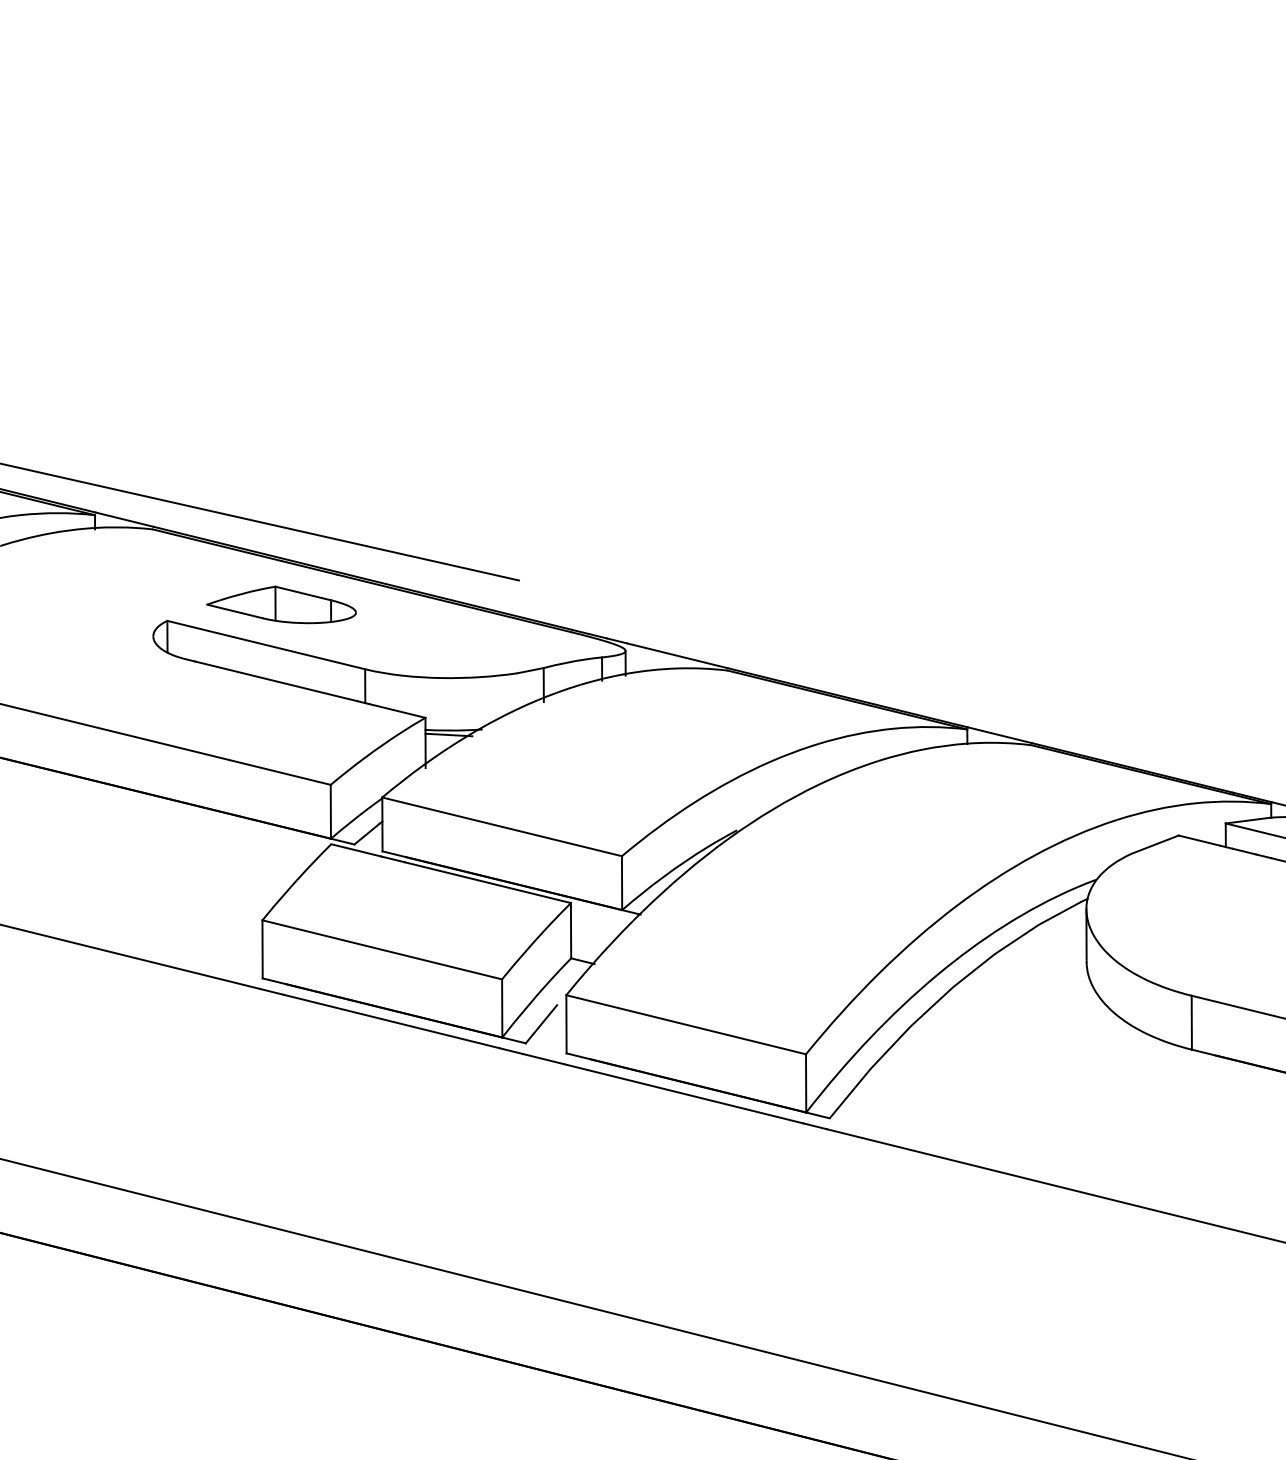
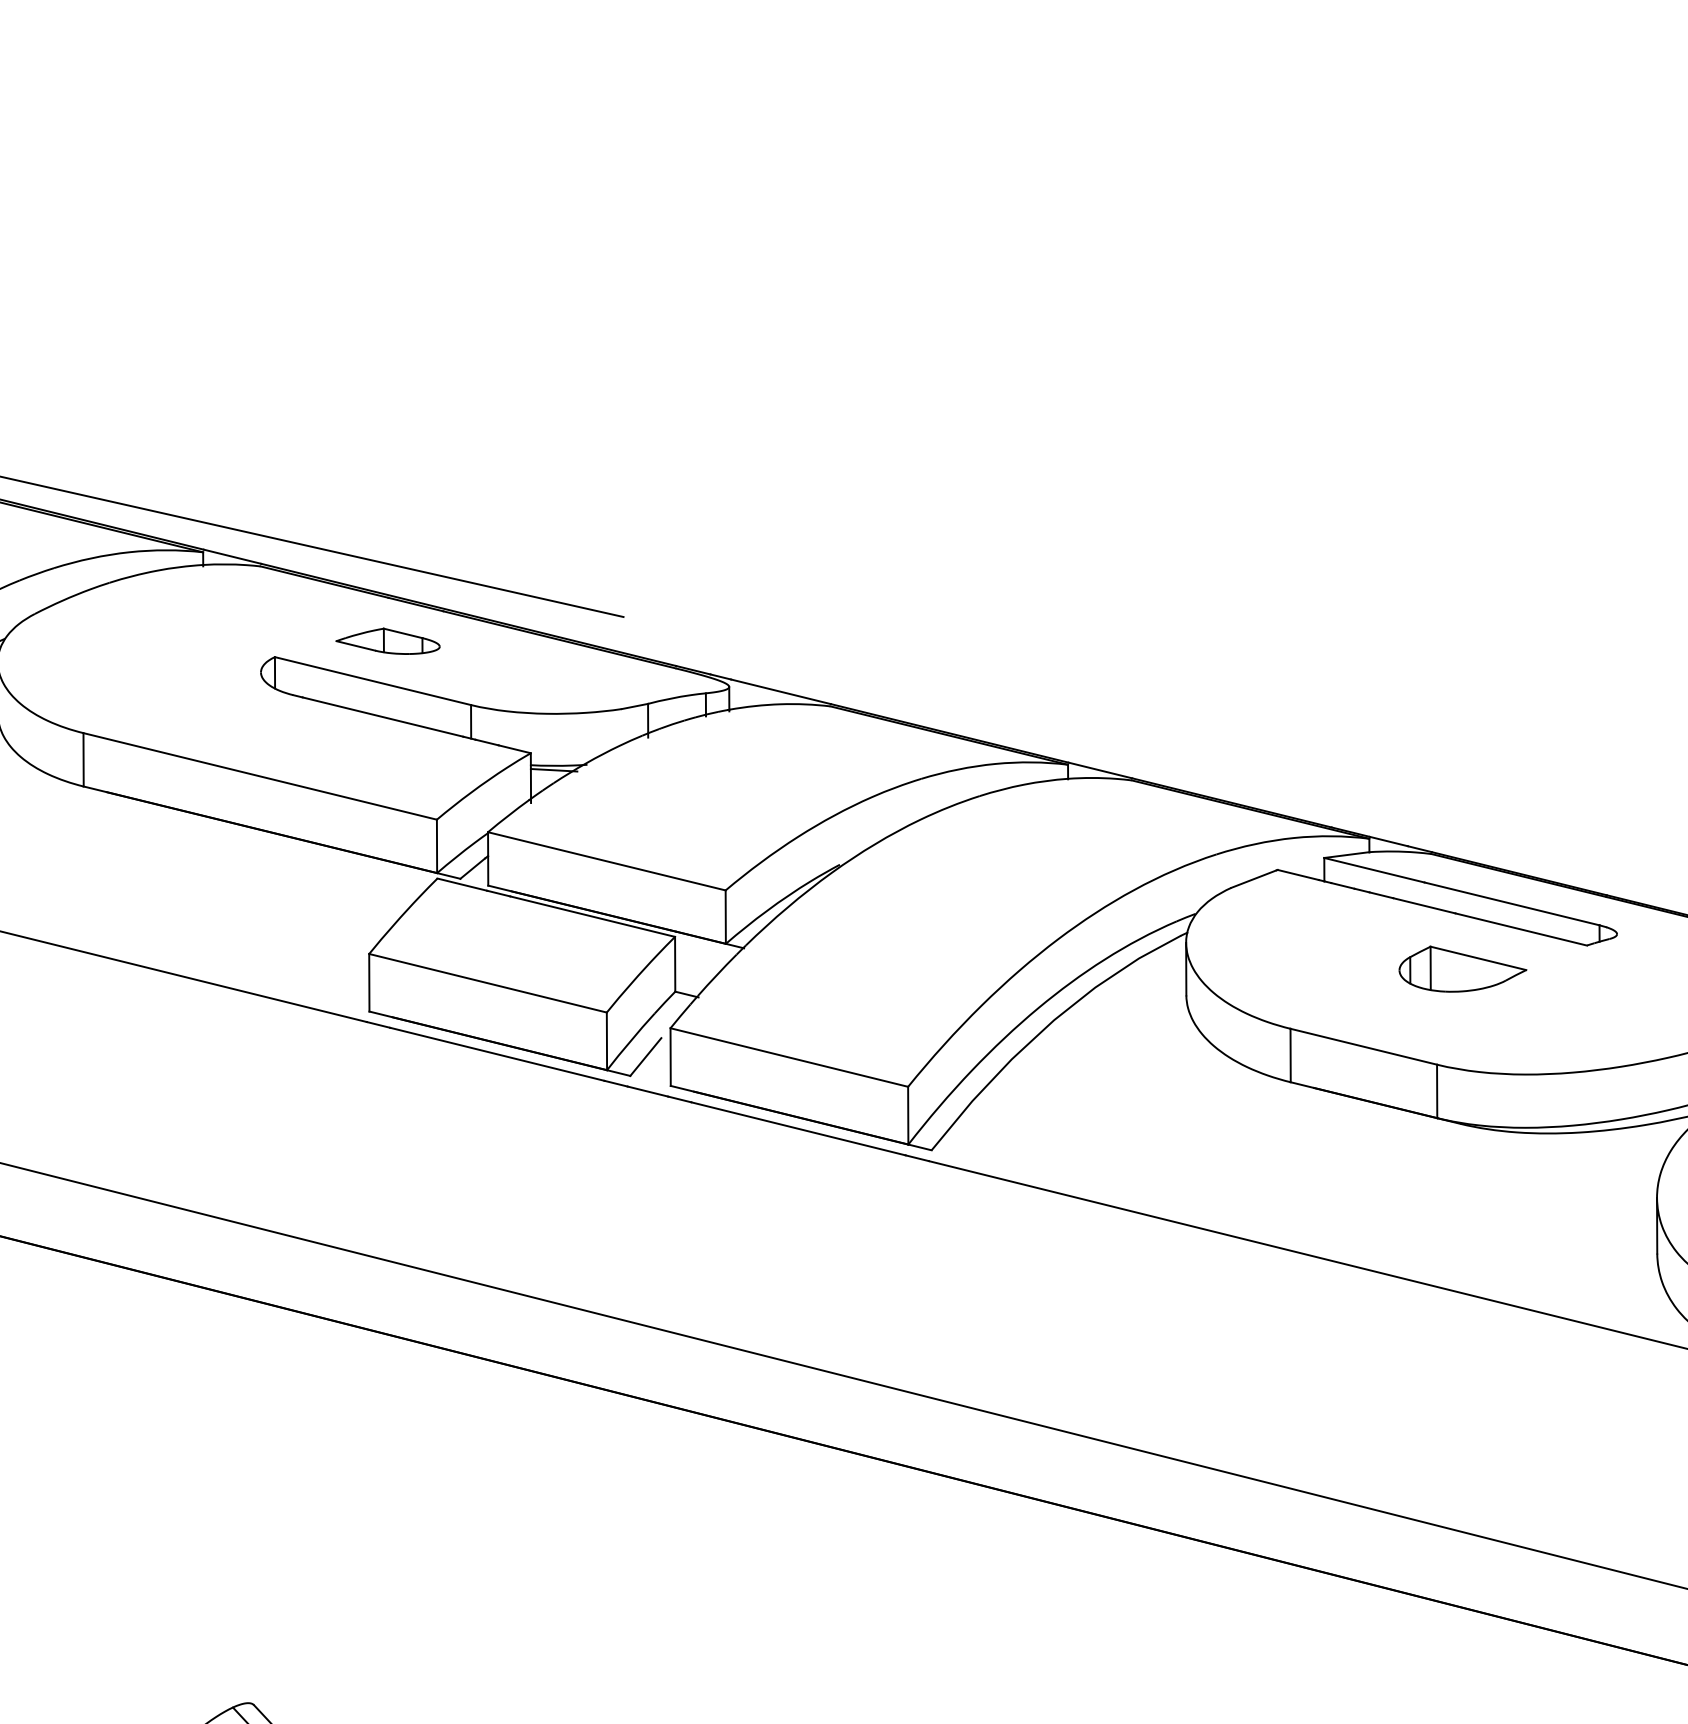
part: (280, 605) -> (387, 641), size x0.7

